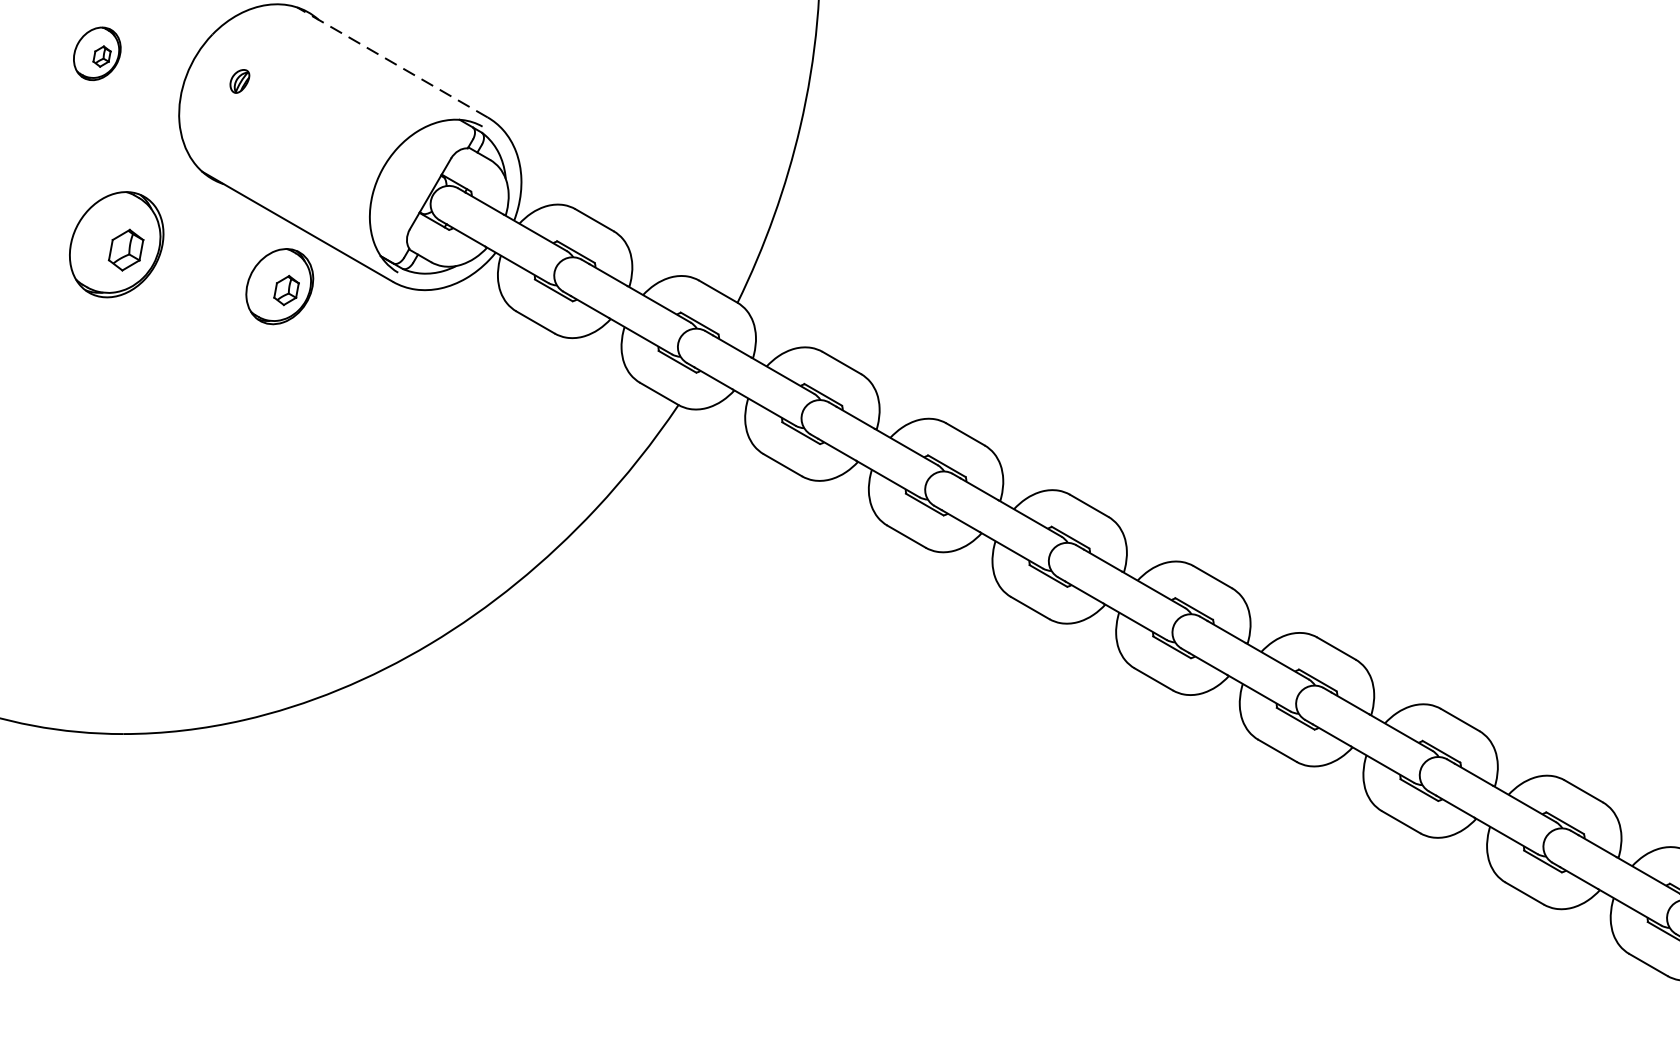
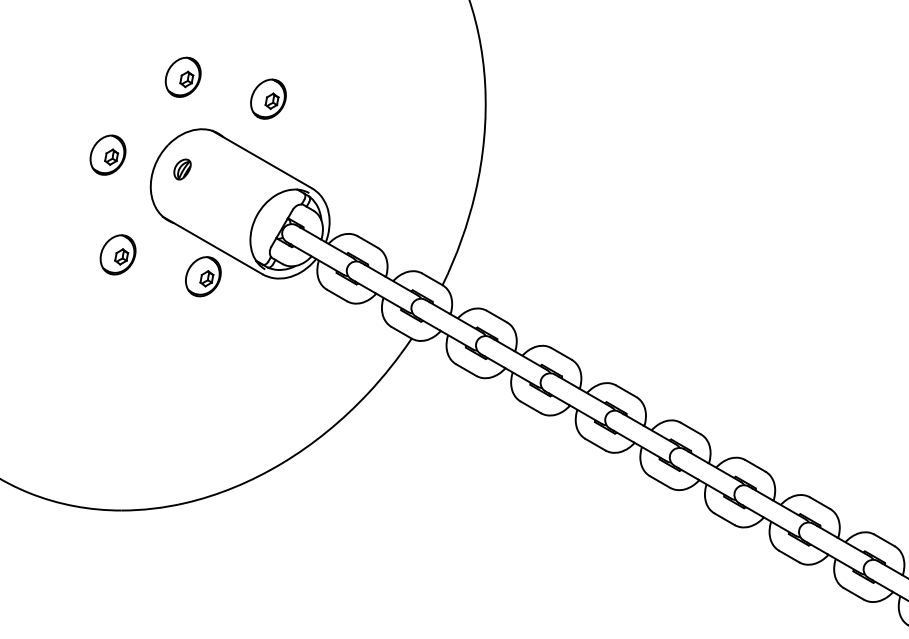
part: (96, 52) -> (107, 154), size x1.43
line: (392, 62) -> (262, 159), dashed -> solid
part: (239, 81) -> (182, 169), size x1.67
part: (115, 244) -> (117, 254), size x0.71

